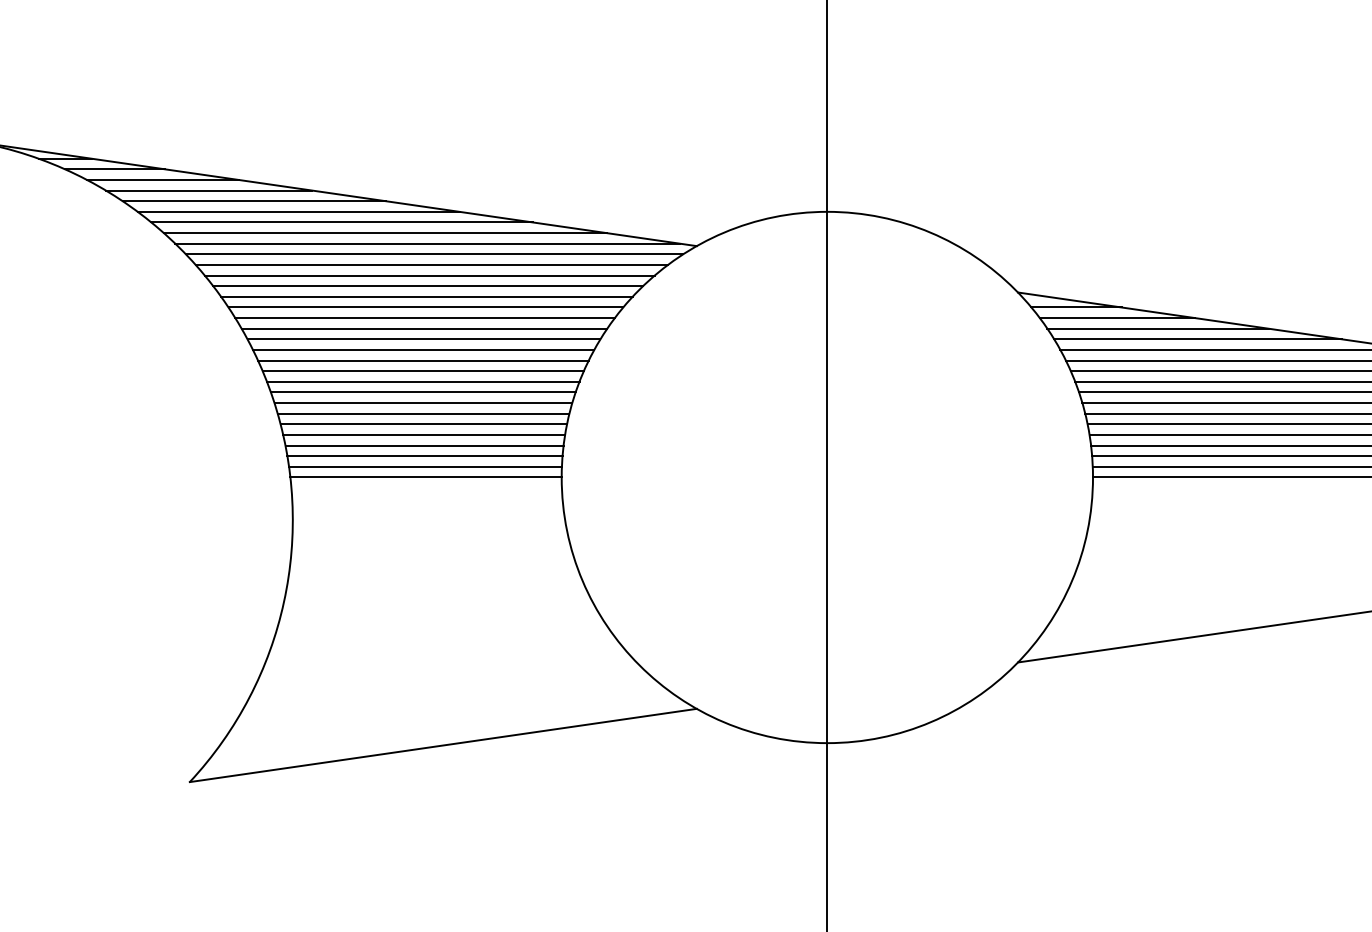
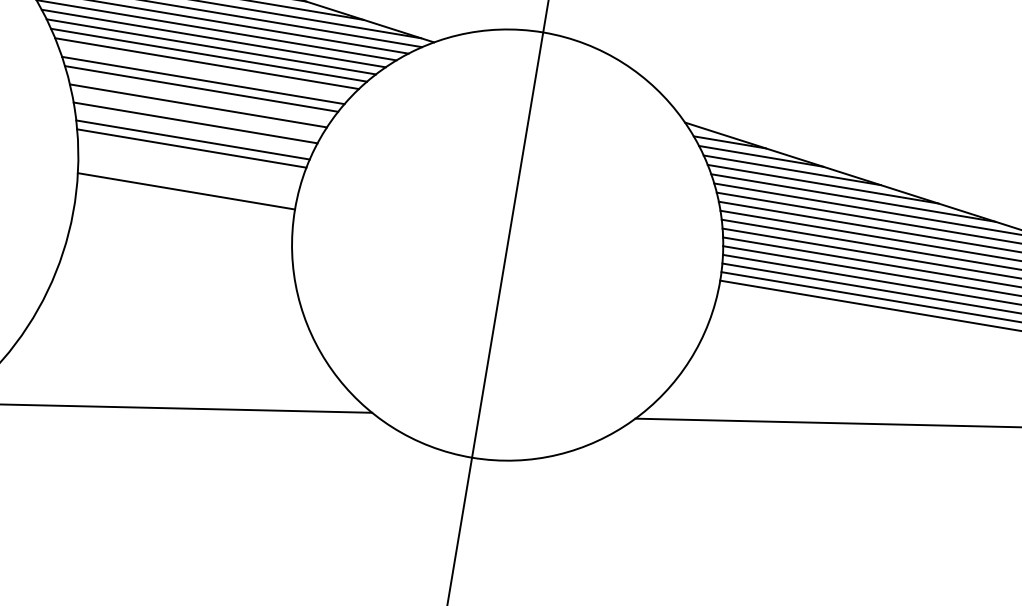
line: (424, 328) -> (205, 71), removed
line: (423, 360) -> (200, 97), removed
line: (423, 381) -> (197, 114), removed
line: (423, 403) -> (194, 131), removed
line: (424, 434) -> (190, 156), removed
line: (424, 445) -> (189, 165), removed
line: (424, 456) -> (188, 174), removed
line: (425, 466) -> (187, 182), removed

